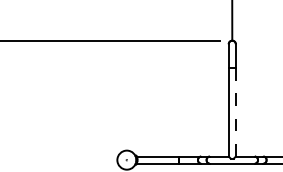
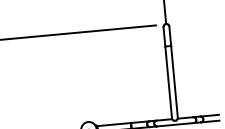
line: (235, 111) -> (174, 81), dashed -> solid

